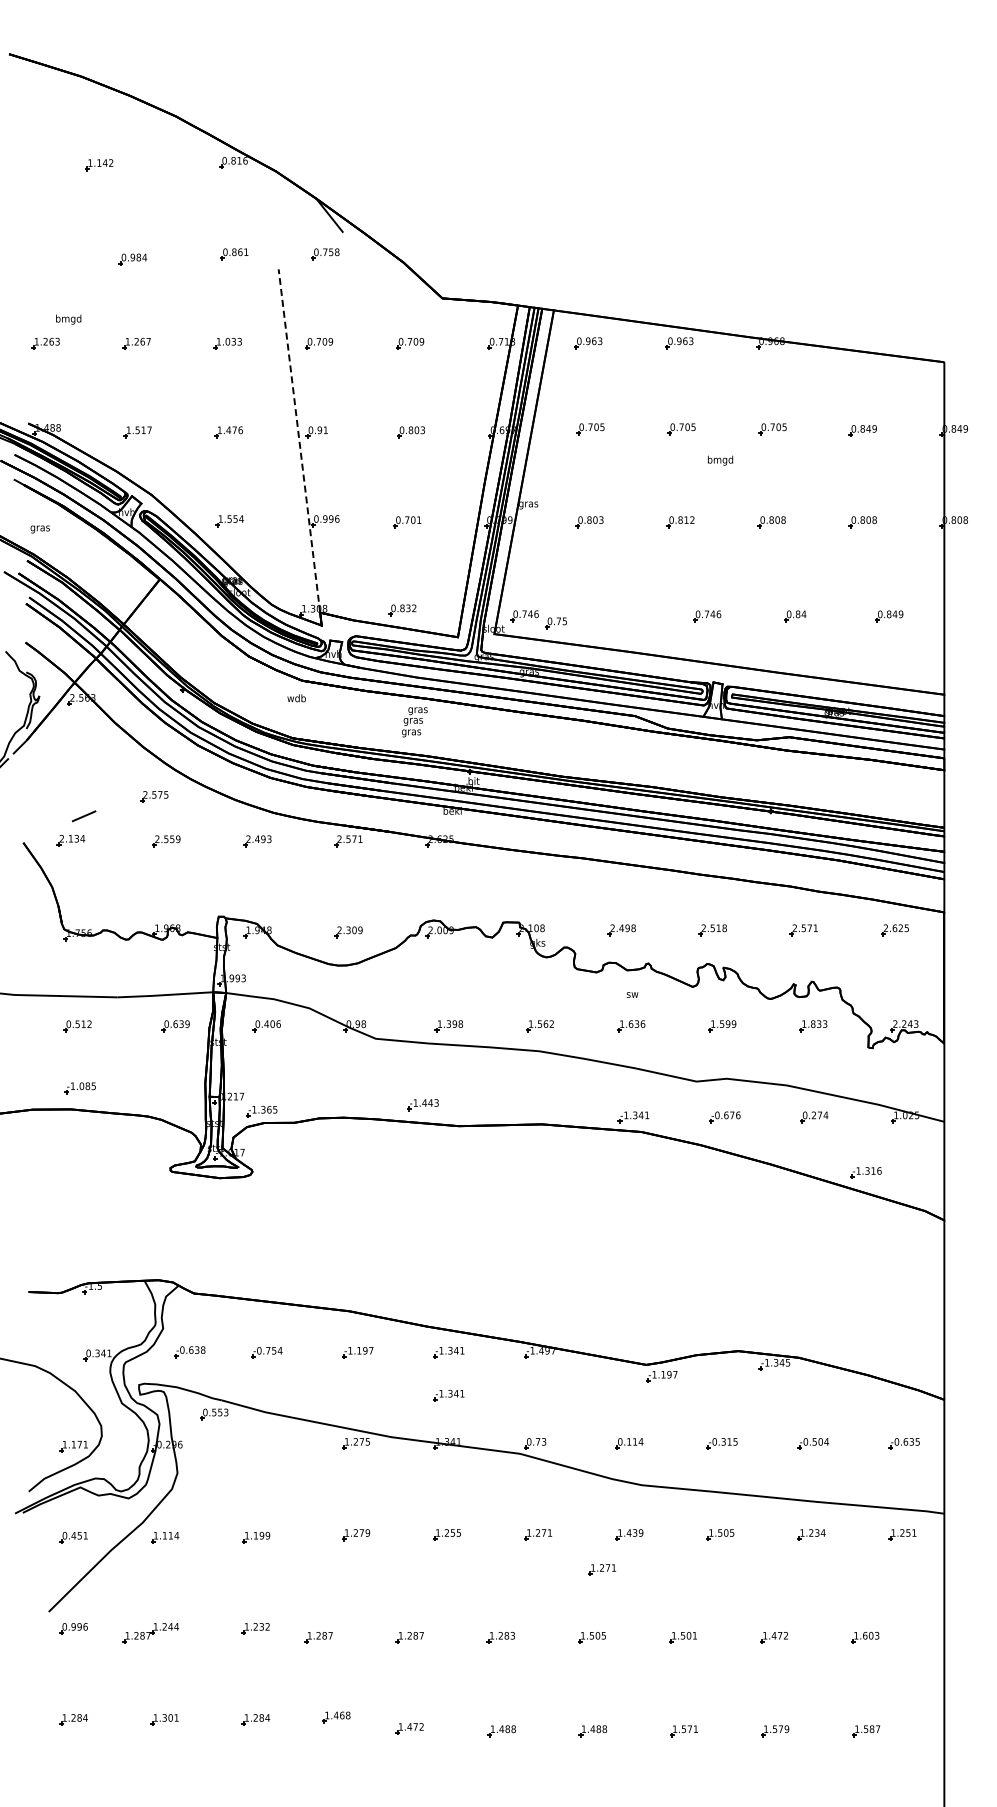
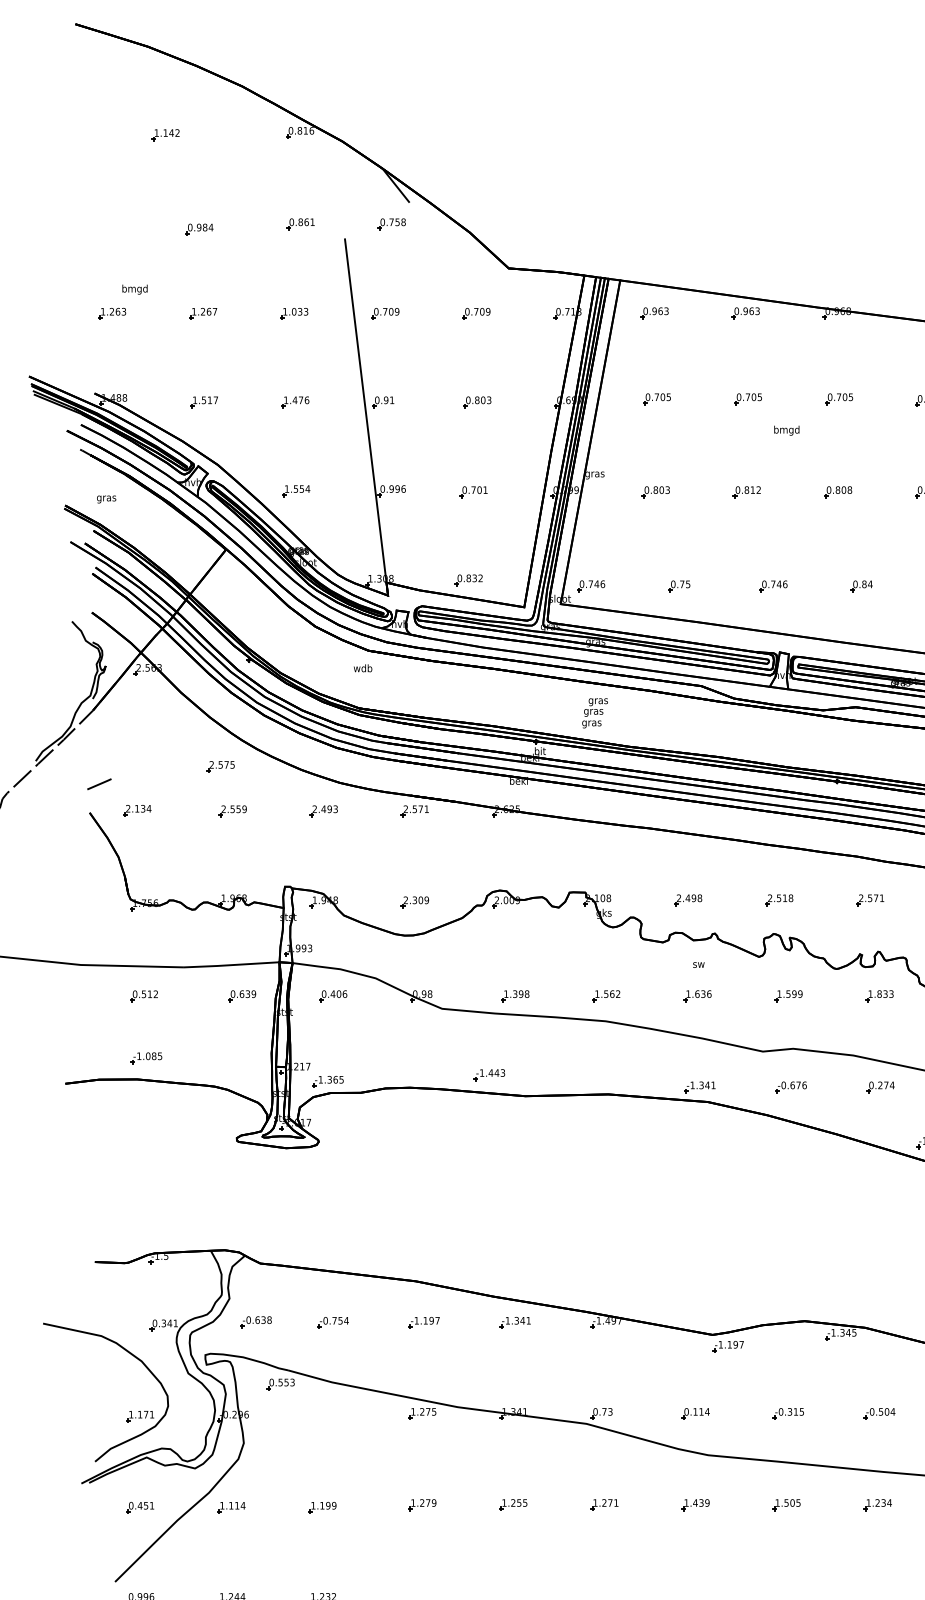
line: (299, 440) -> (365, 410), dashed -> solid
part: (555, 623) -> (678, 586), moved
text: (414, 722) -> (594, 713), moved
line: (83, 816) -> (98, 784), moved
part: (448, 1395) -> (514, 1365), removed
part: (602, 1569) -> (668, 1539), removed

